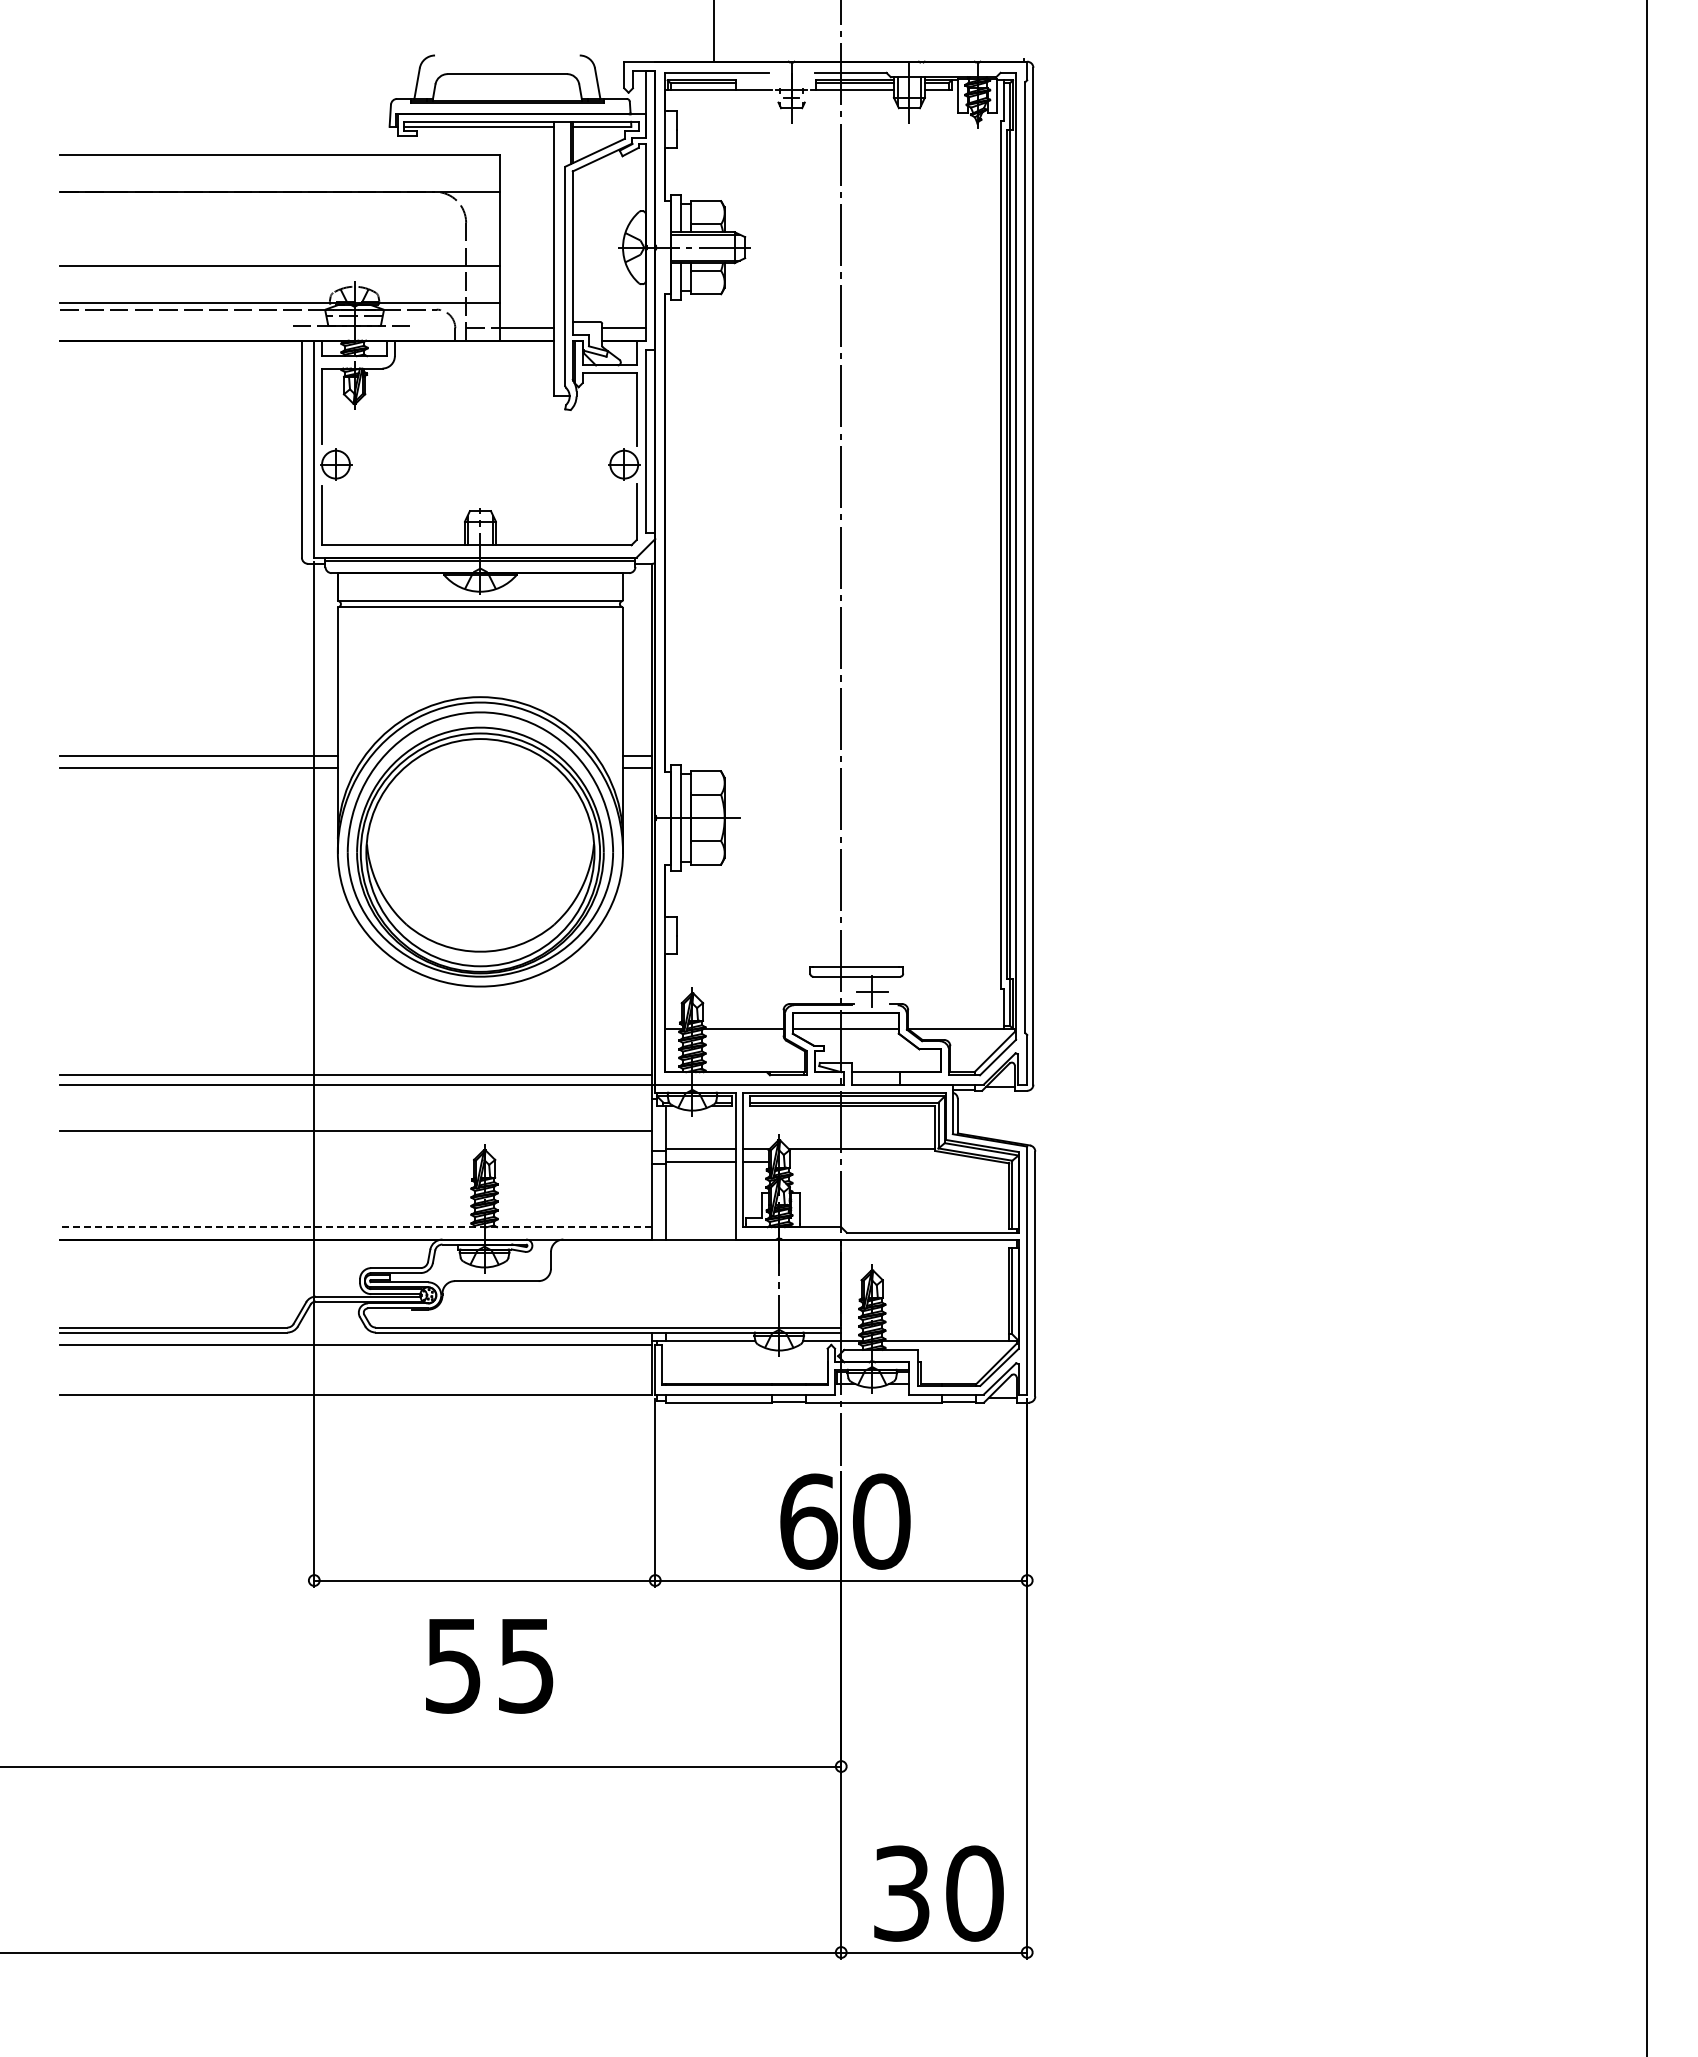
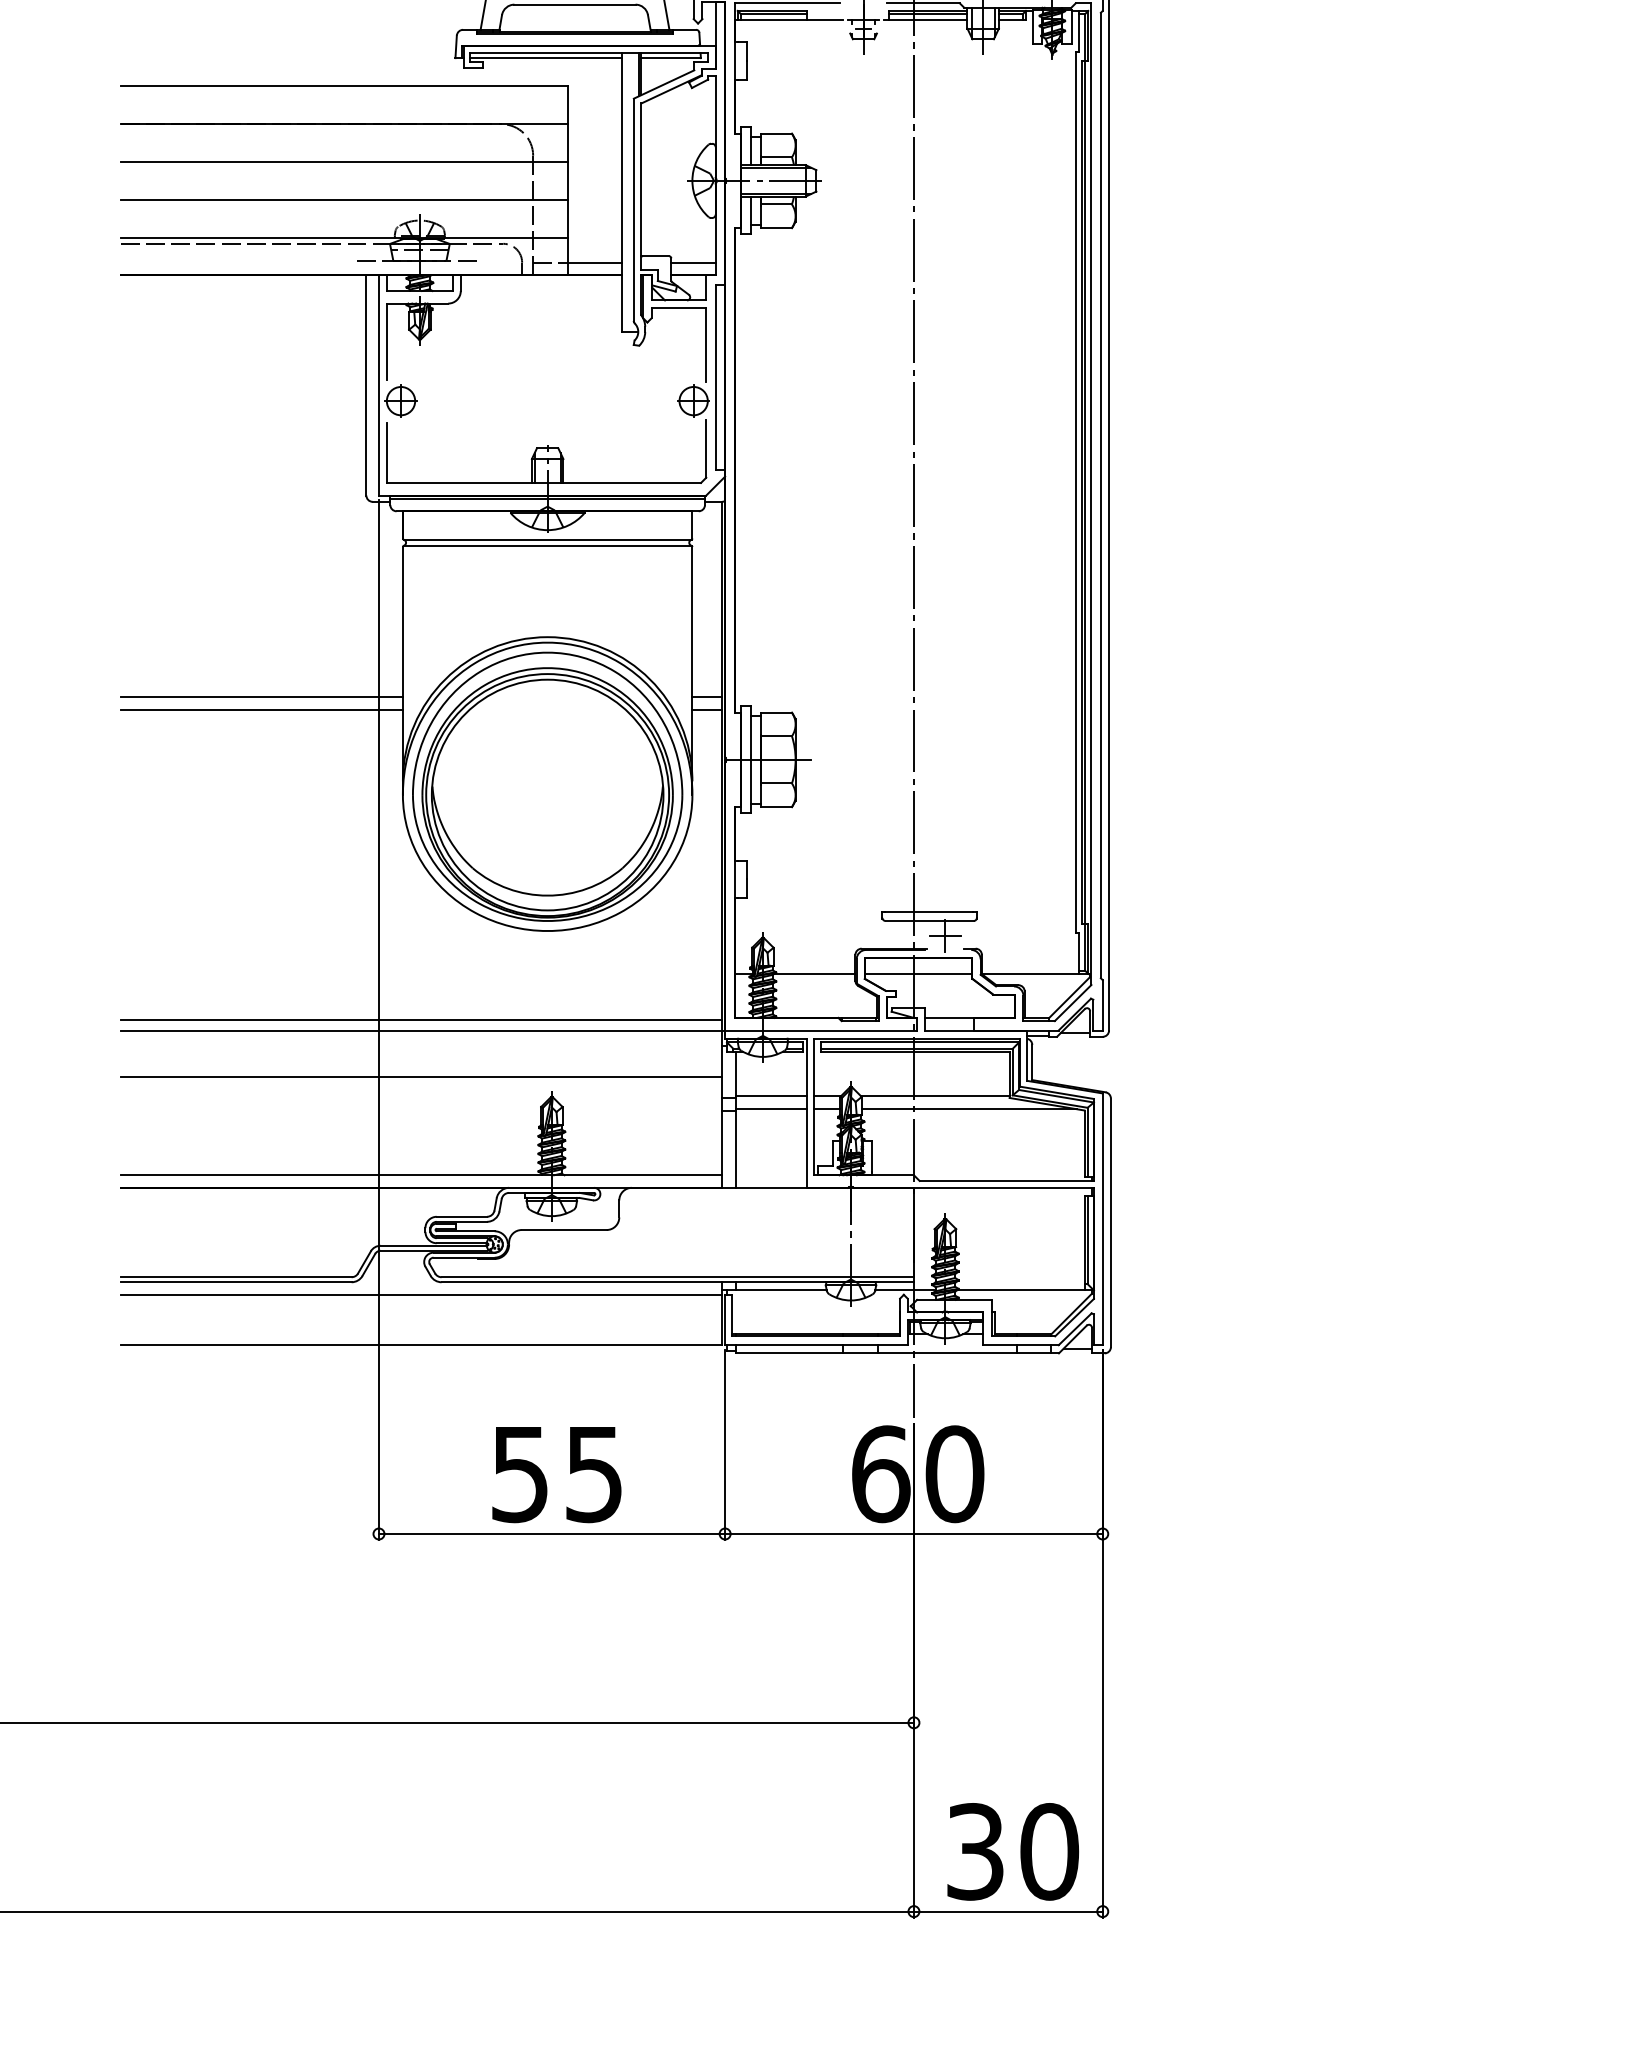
line: (280, 229) -> (344, 162), added
line: (895, 1162) -> (969, 1109), added
line: (355, 1227) -> (420, 1175), dashed -> solid
text: (489, 1666) -> (556, 1475), moved

